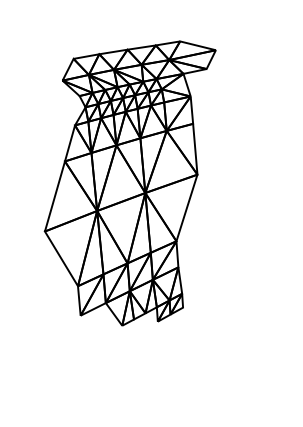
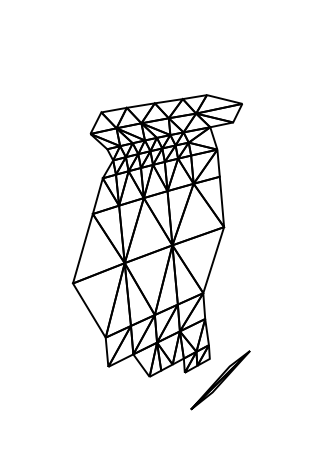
part: (193, 329) -> (220, 380), added

